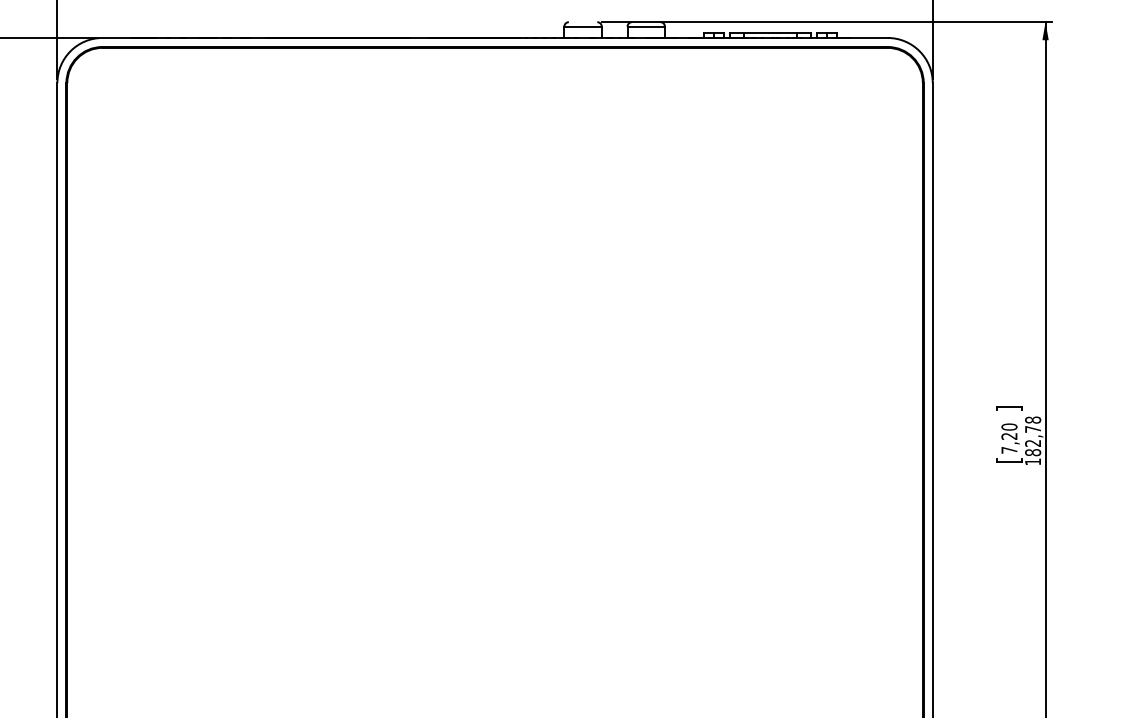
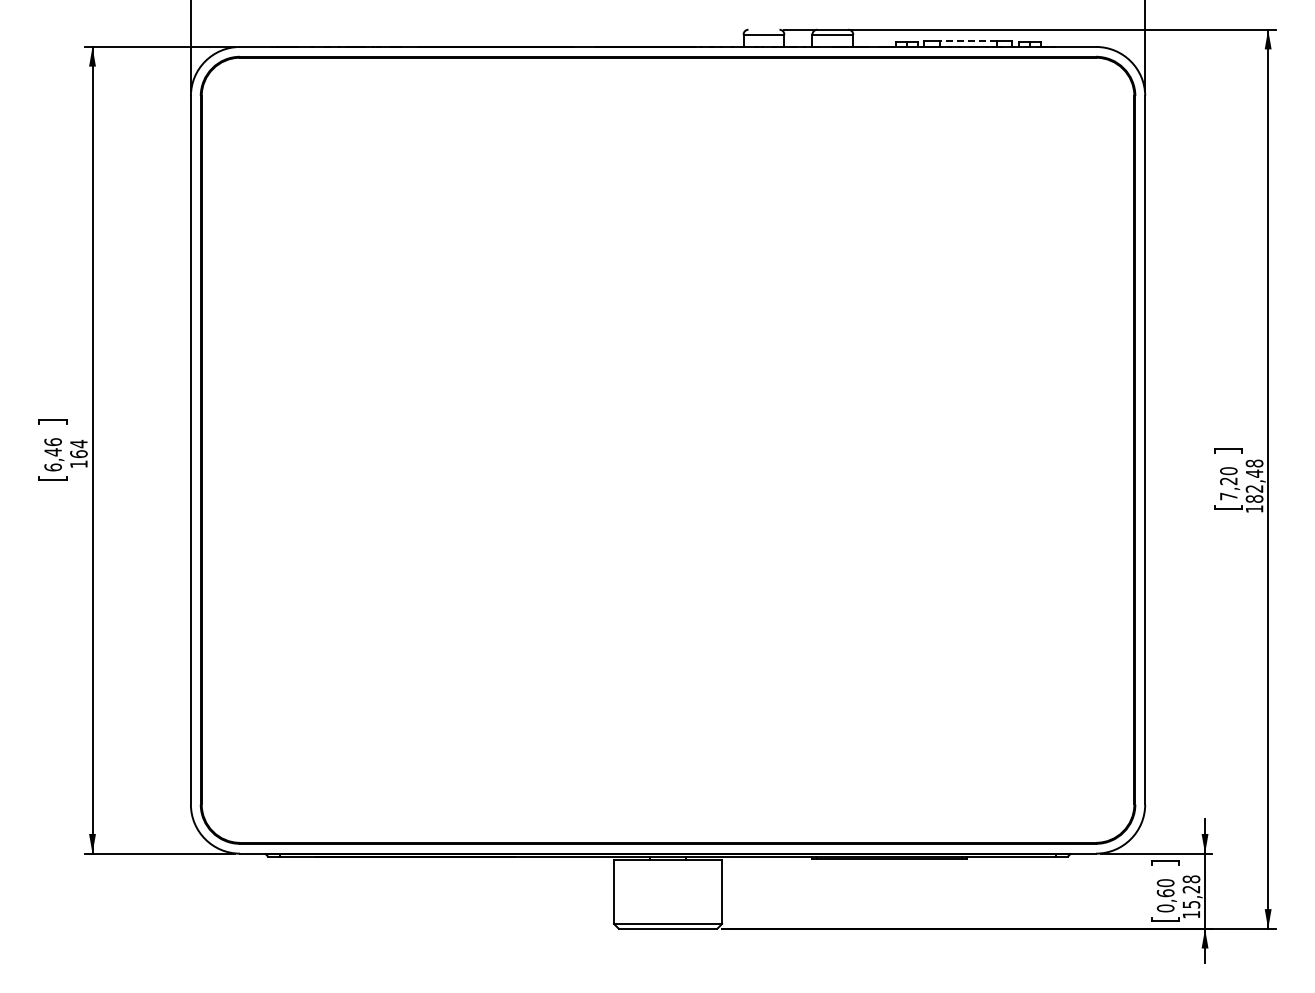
line: (770, 32) -> (968, 41), solid -> dashed
text: (1033, 429) -> (1254, 473), 182,78 -> 182,48

